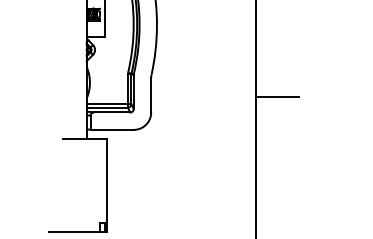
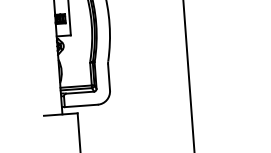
line: (277, 96) -> (205, 71), removed

